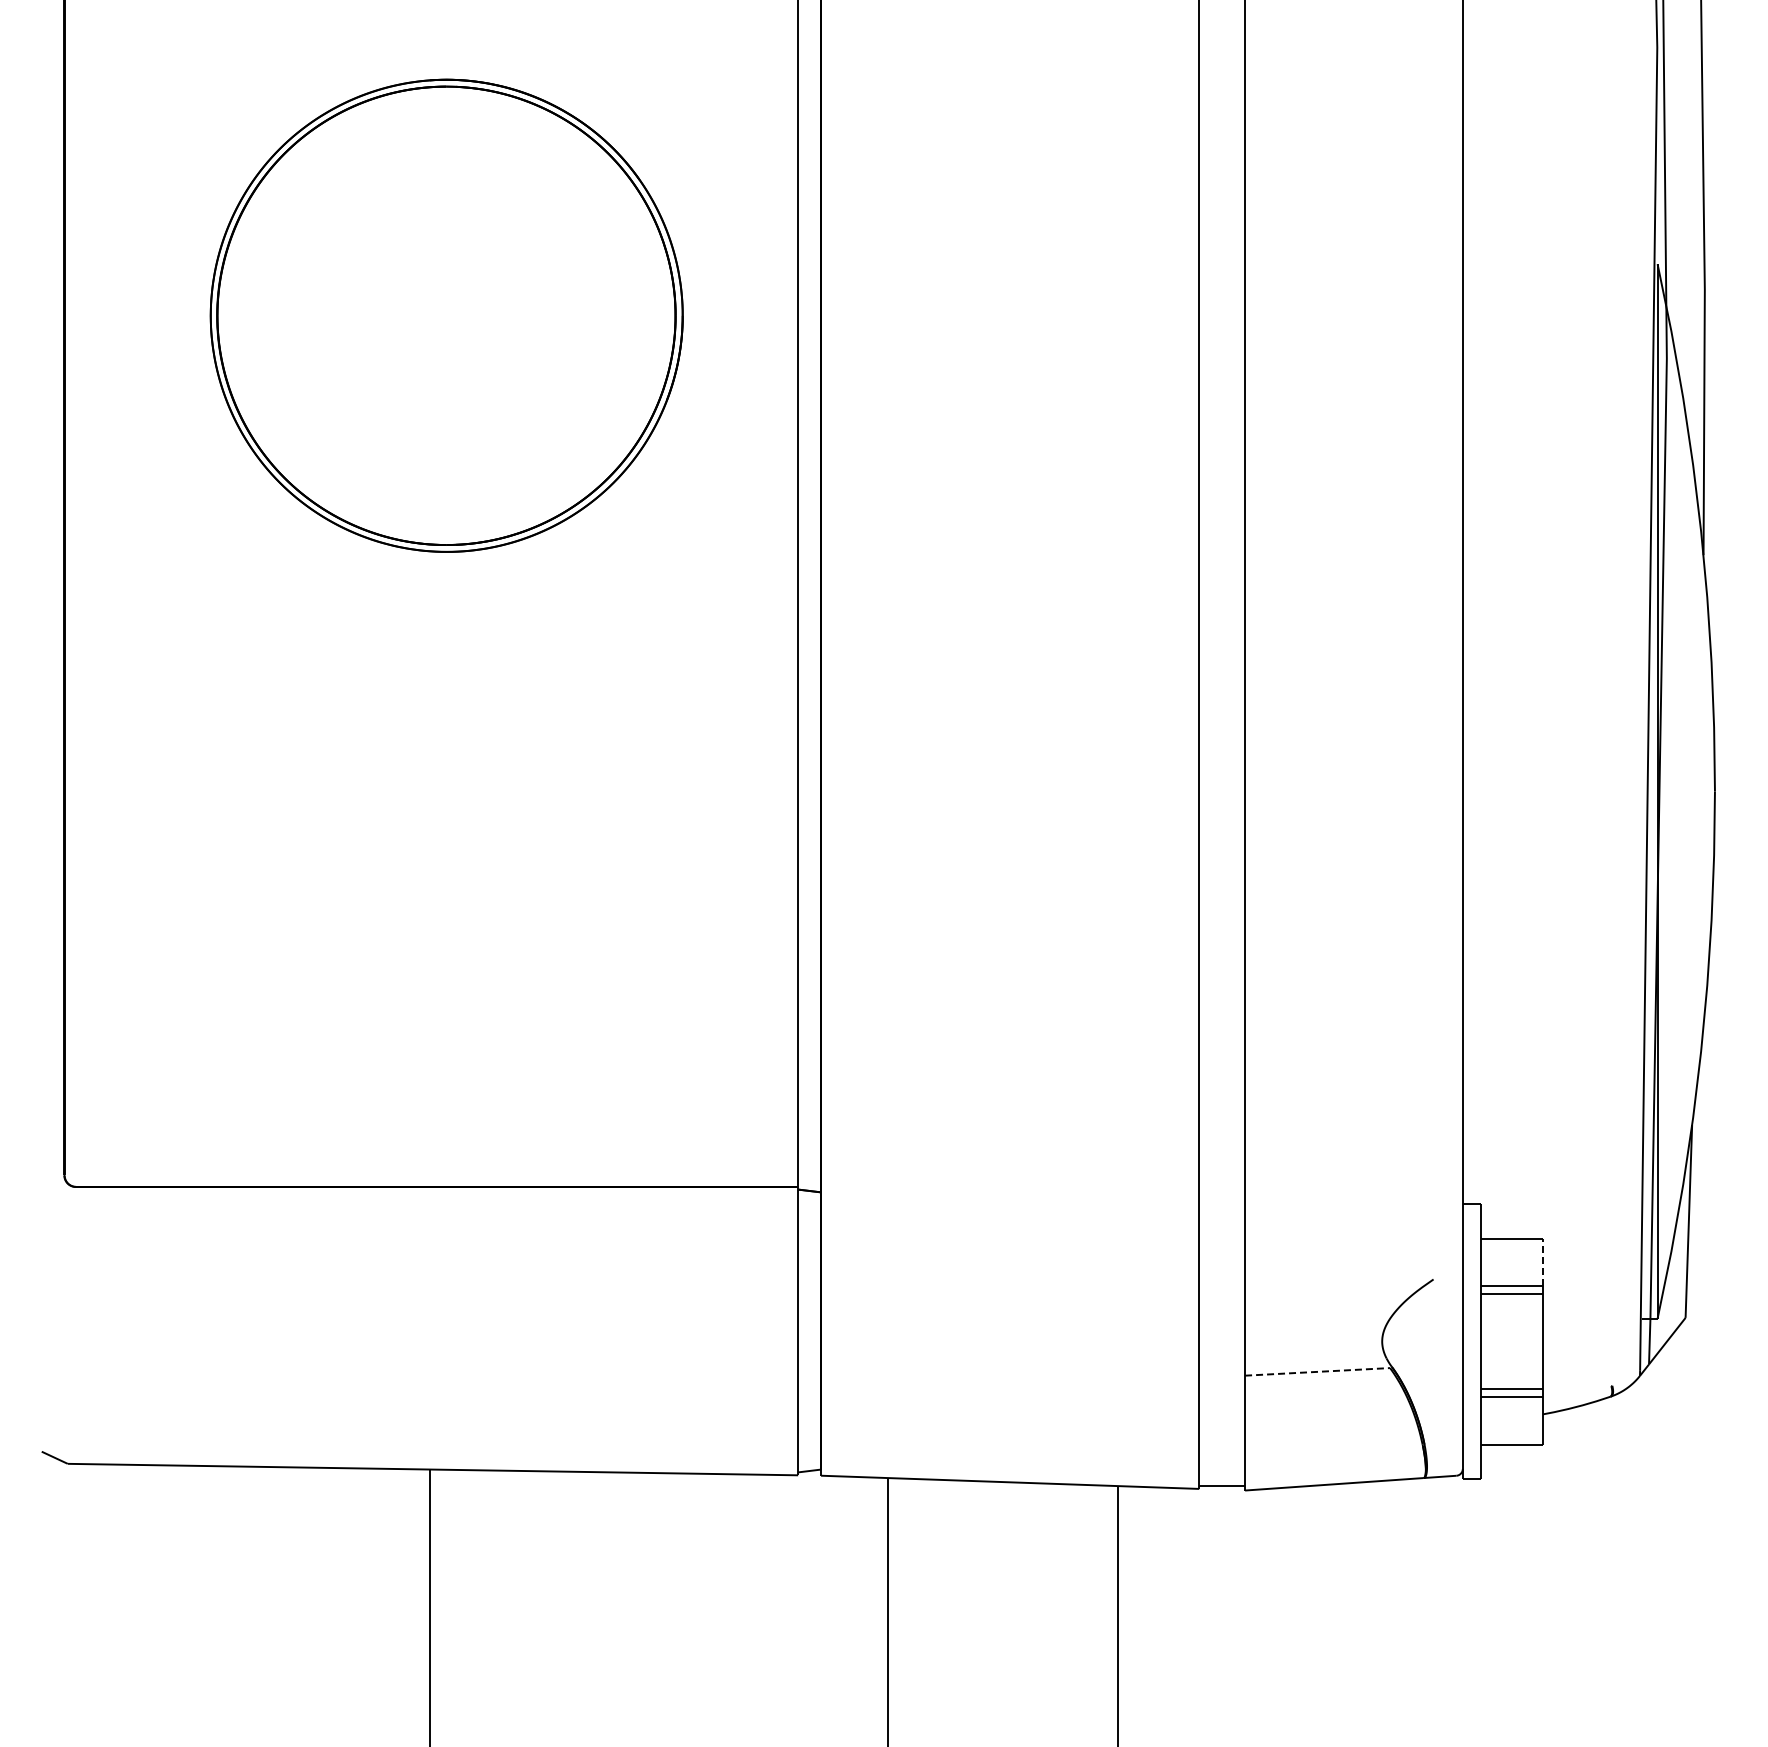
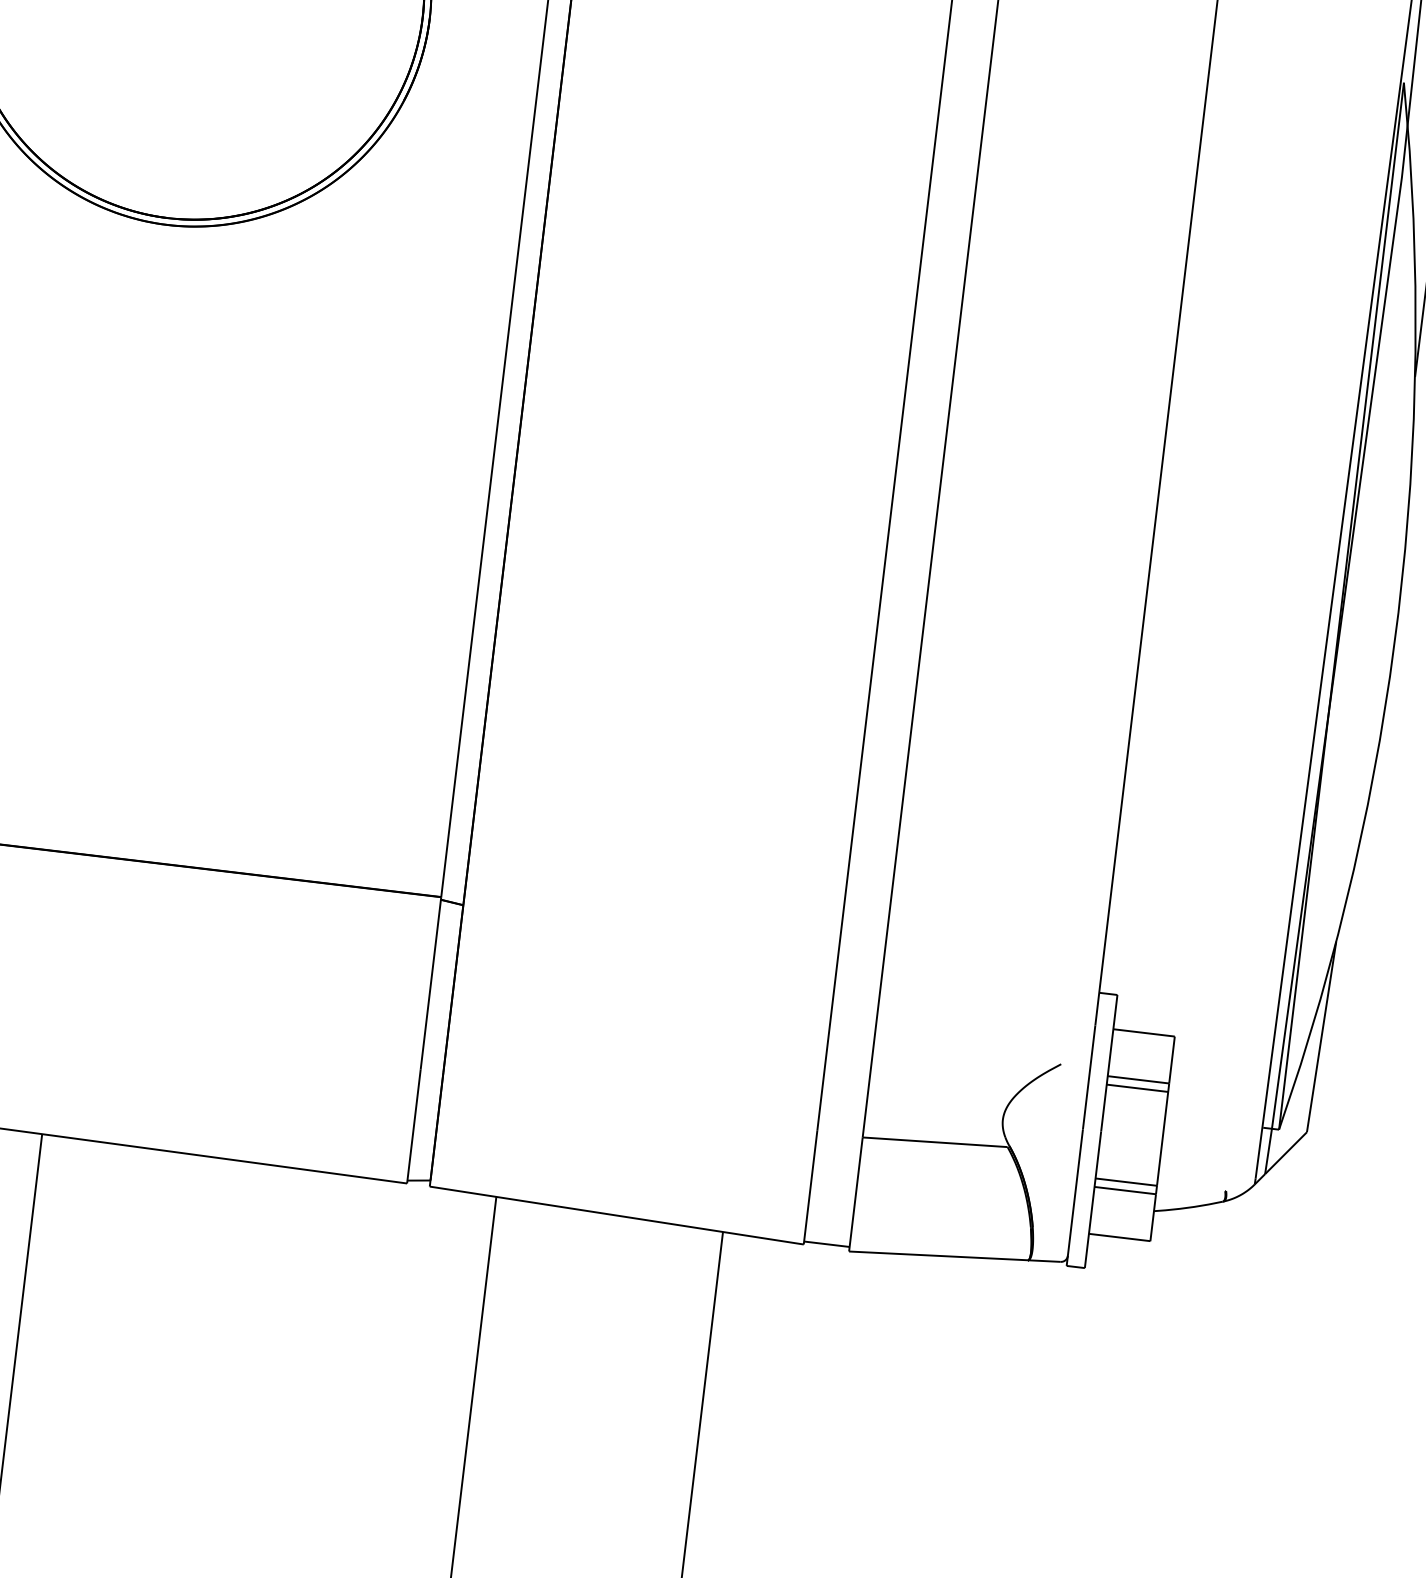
line: (1543, 1262) -> (1172, 1060), dashed -> solid
line: (1317, 1371) -> (935, 1141), dashed -> solid

